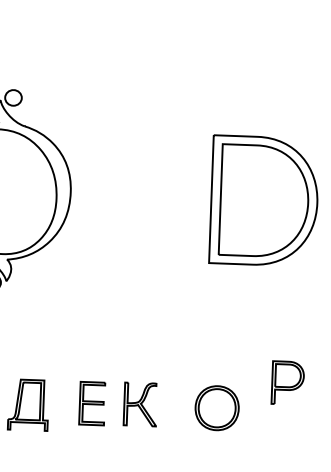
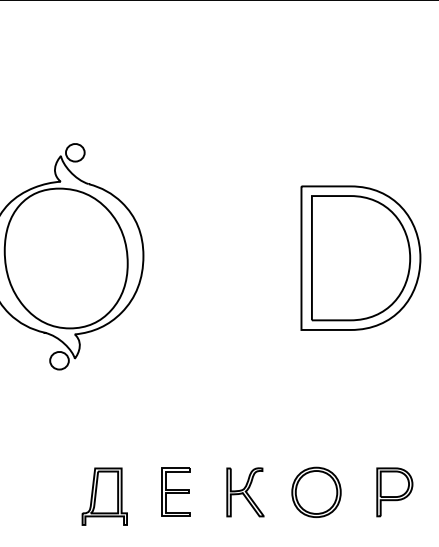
part: (287, 383) -> (394, 492), moved
part: (140, 404) -> (245, 492), moved

